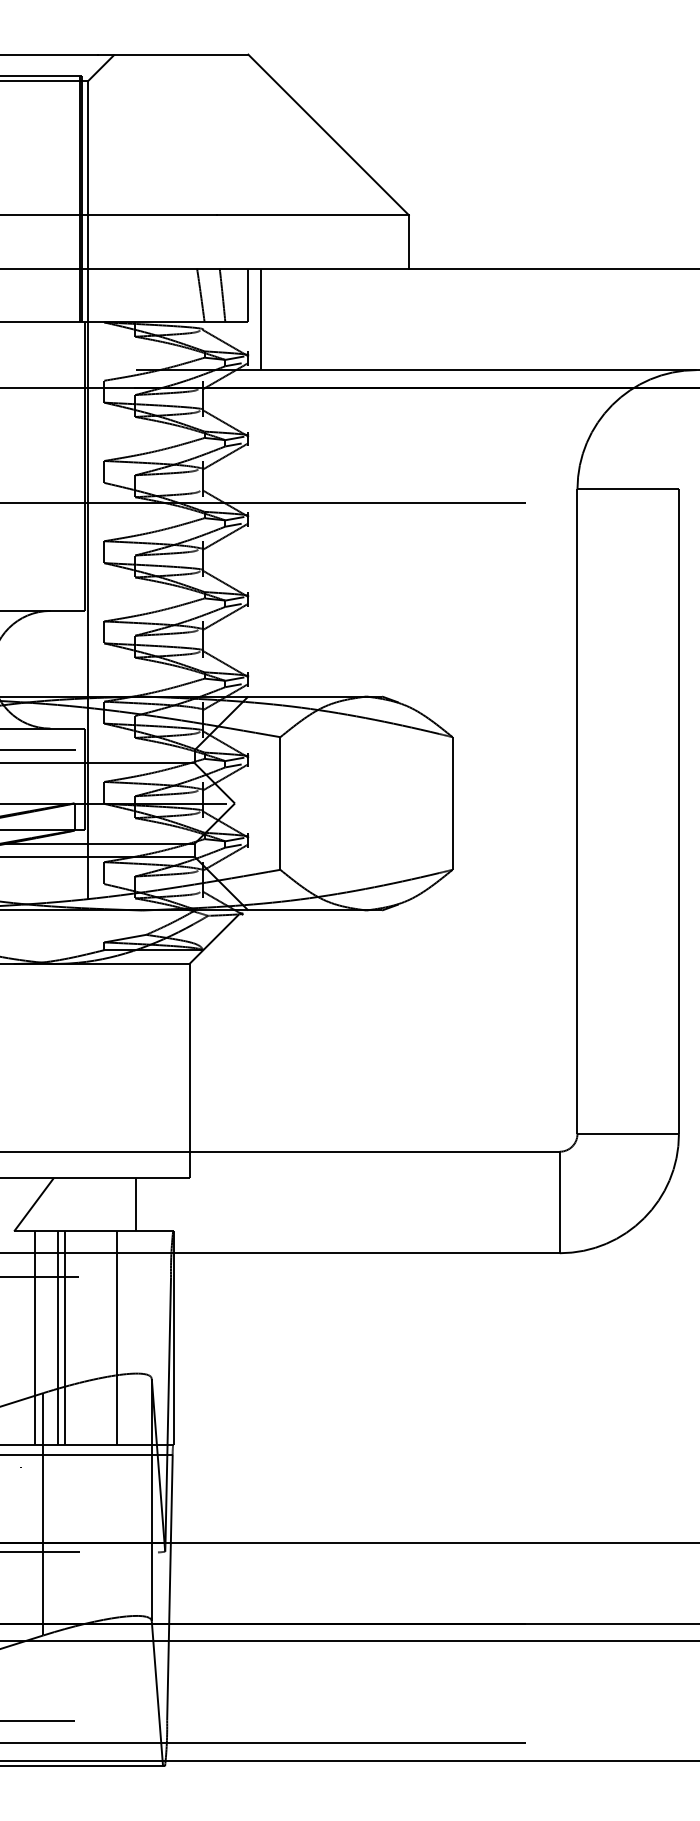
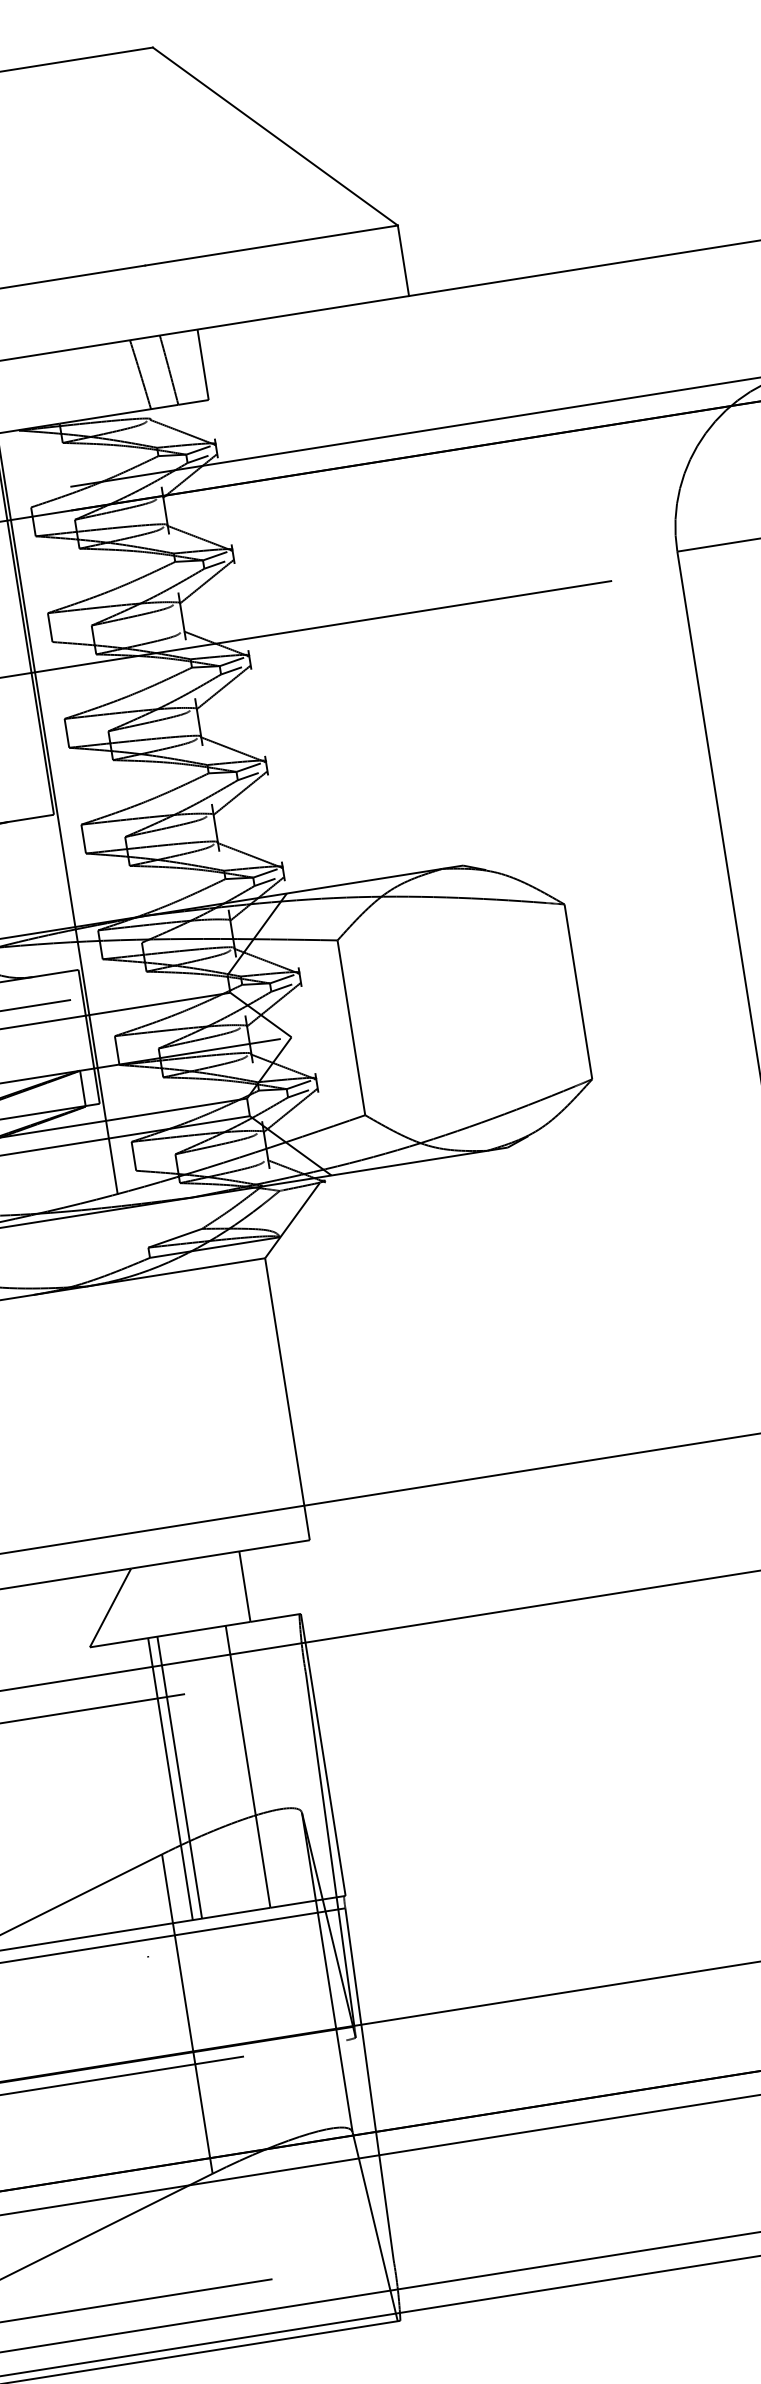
line: (261, 319) -> (225, 393), removed
line: (34, 1338) -> (139, 1784), removed

